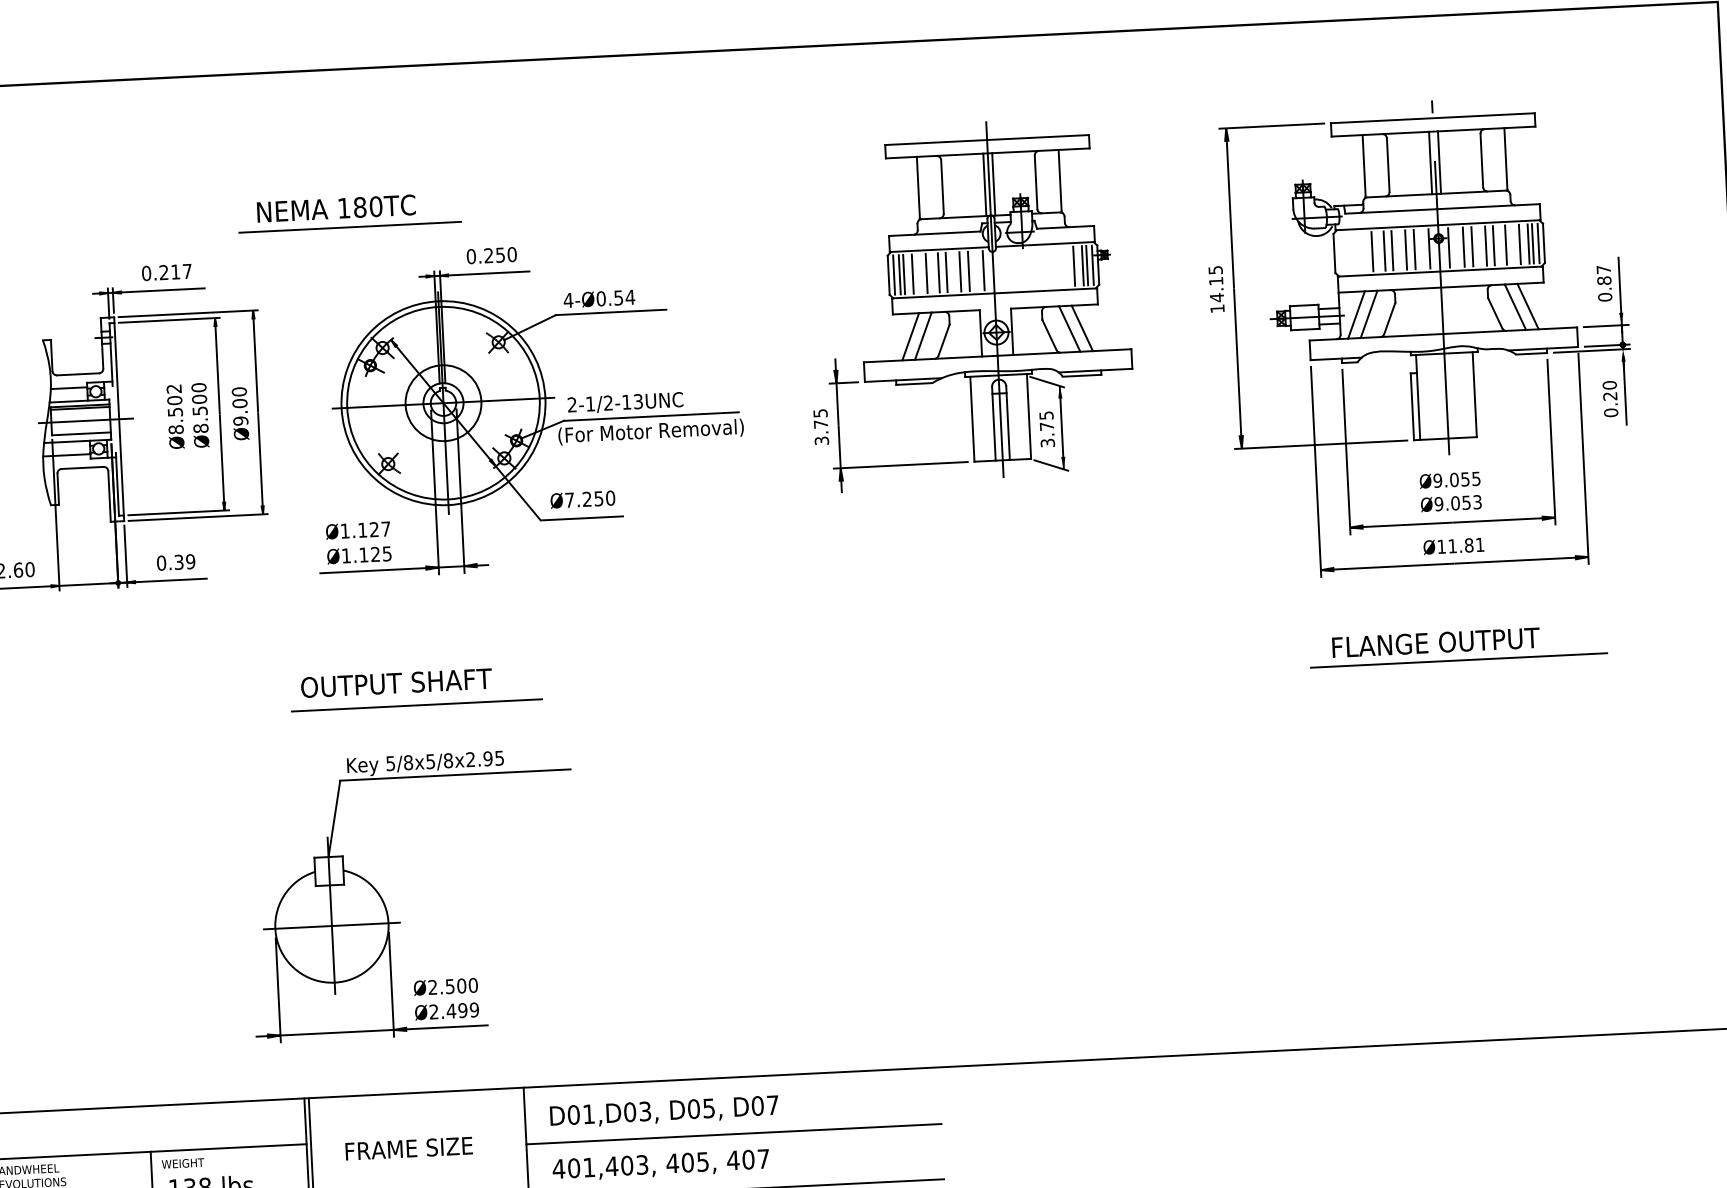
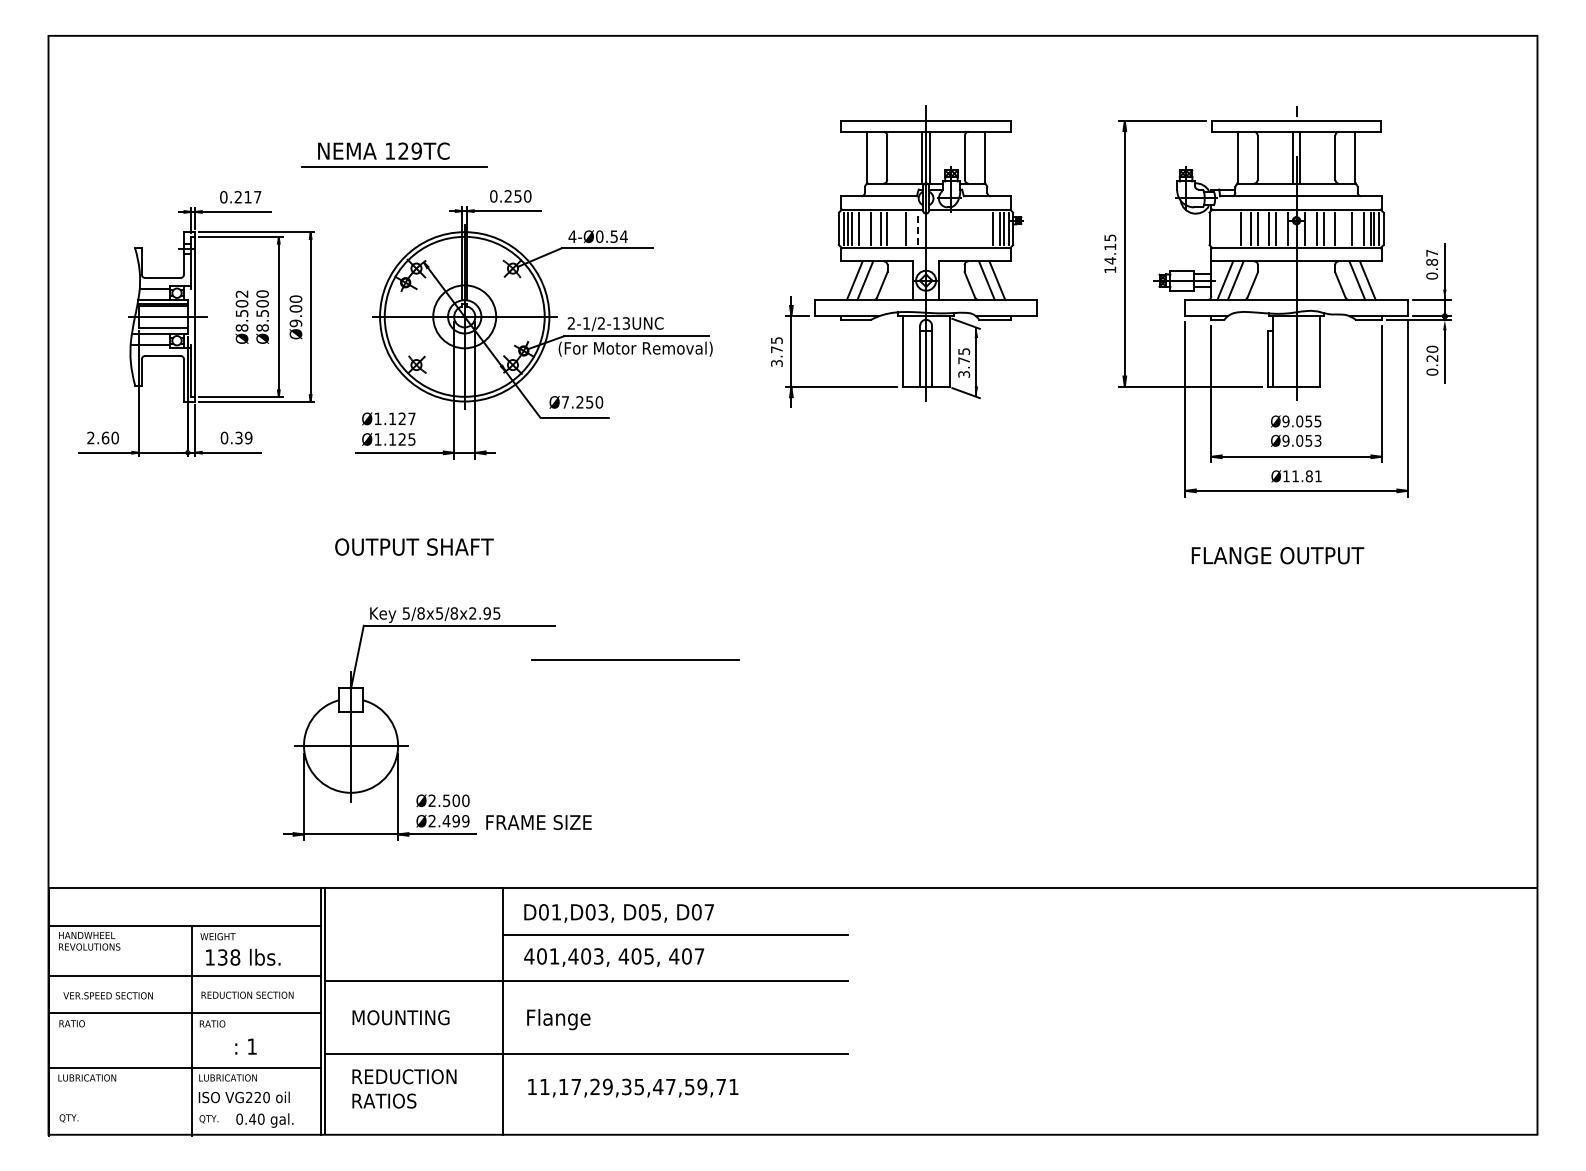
text: (367, 206) -> (409, 150), 180TC -> 129TC
line: (1493, 245) -> (1341, 228), removed
line: (983, 270) -> (917, 228), solid -> dashed
line: (960, 271) -> (898, 228), removed
line: (1459, 660) -> (1296, 571), removed
line: (416, 704) -> (635, 659), moved
text: (408, 1148) -> (538, 822), moved

